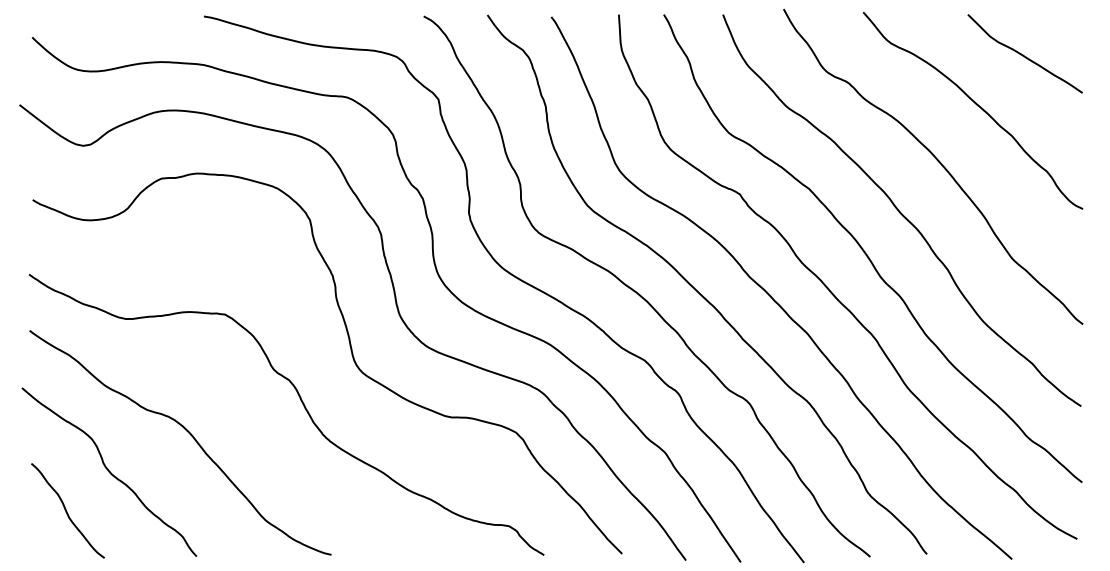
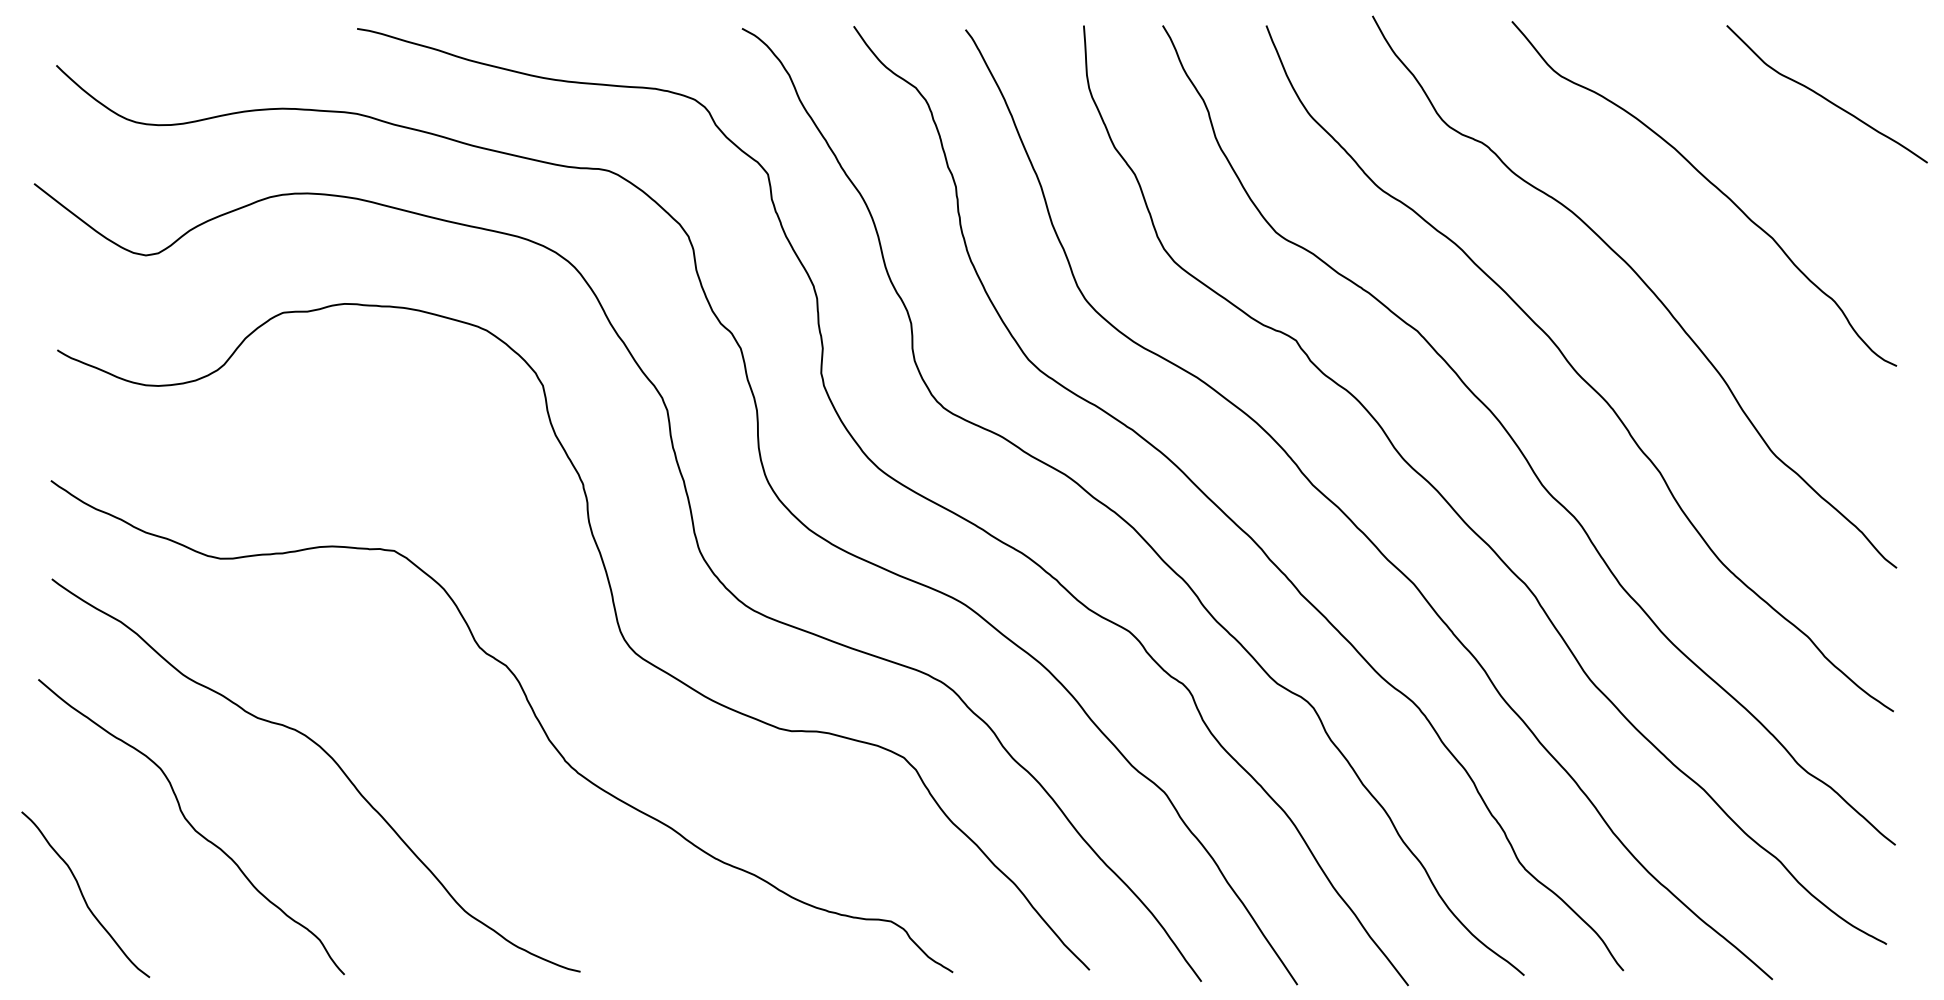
curve: (1023, 54) -> (1824, 95), moved
curve: (66, 510) -> (83, 894), moved

